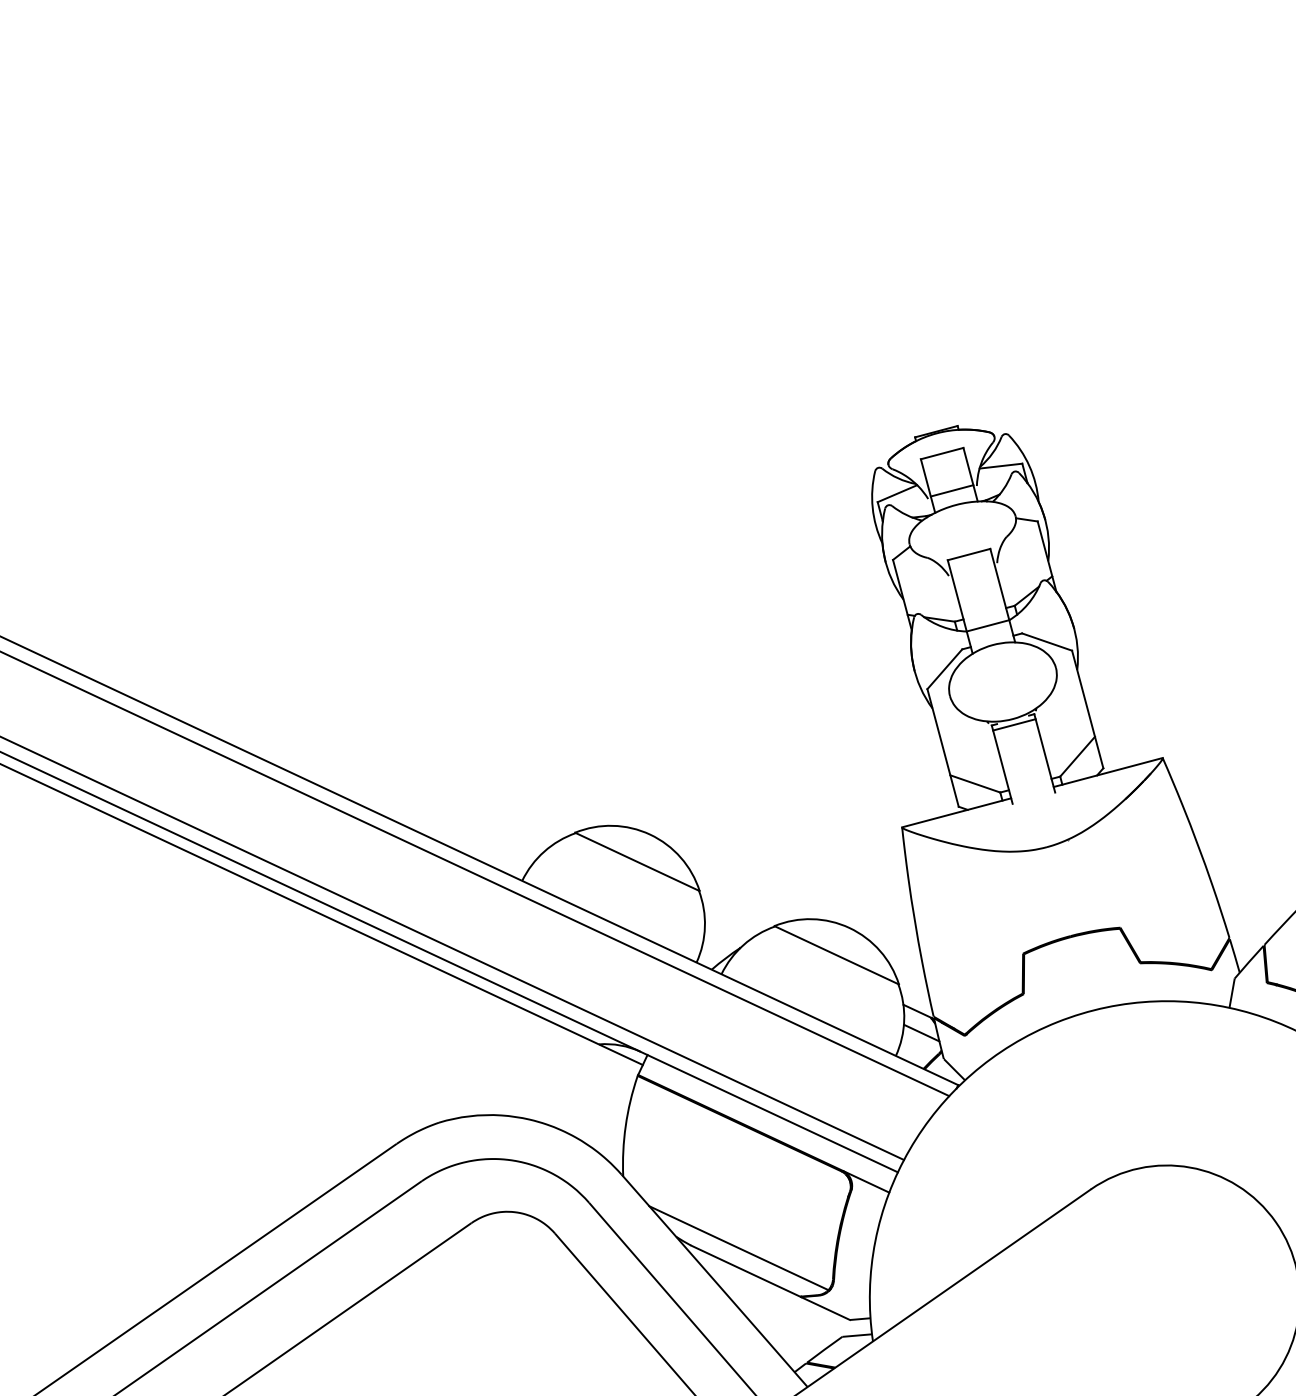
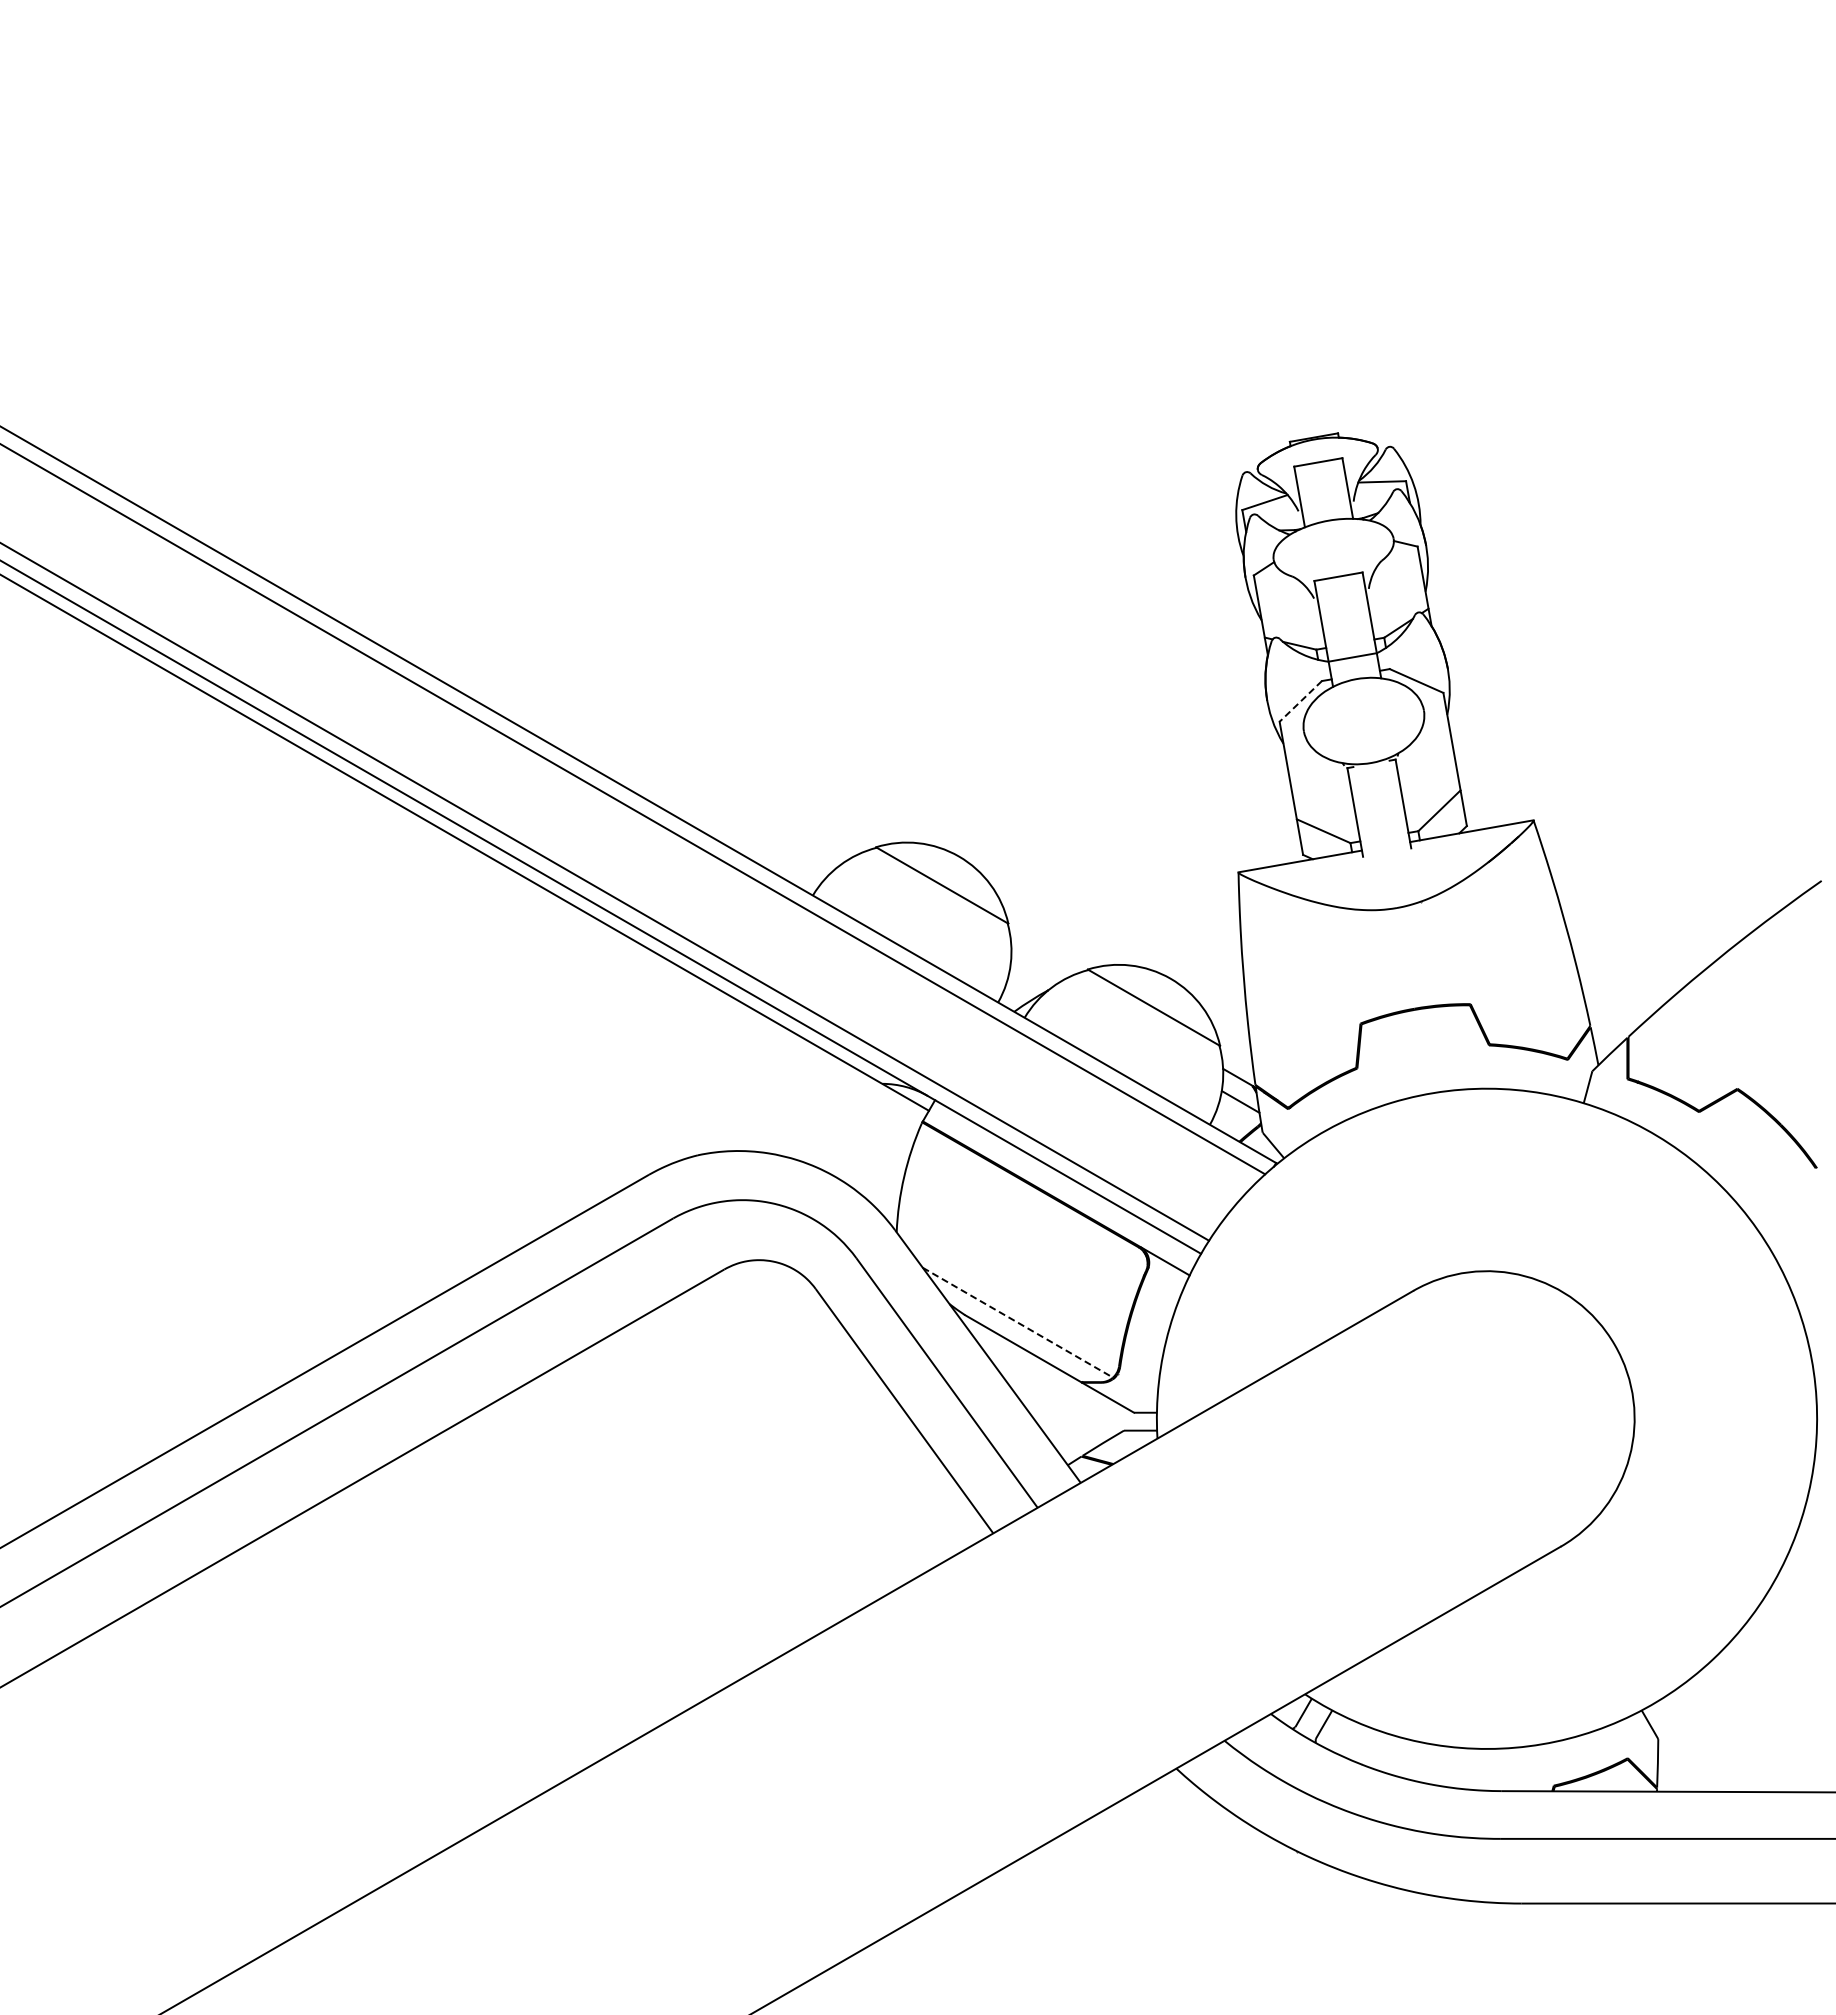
line: (951, 490) -> (1325, 504), removed
line: (944, 669) -> (1300, 701), solid -> dashed
line: (1014, 724) -> (1372, 769), removed
line: (738, 1248) -> (1017, 1322), solid -> dashed

